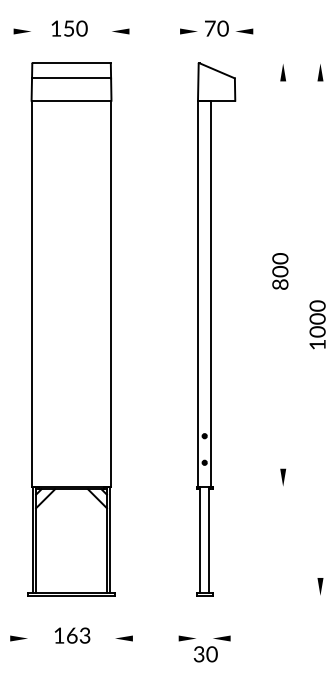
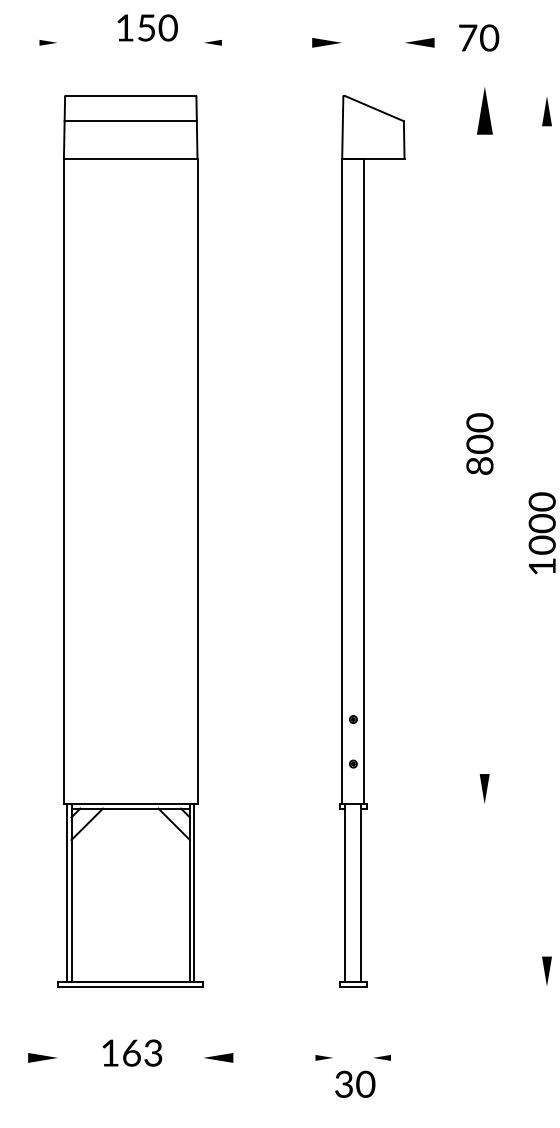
text: (69, 28) -> (147, 27), moved
text: (216, 28) -> (478, 37), moved
part: (21, 31) -> (47, 42), size x0.6
part: (120, 31) -> (212, 42), size x0.6
part: (282, 72) -> (483, 111), size x1.6
part: (186, 638) -> (322, 1057), size x0.6
part: (221, 638) -> (381, 1057), size x0.6

